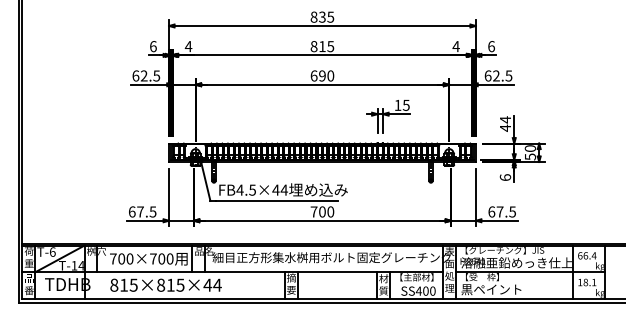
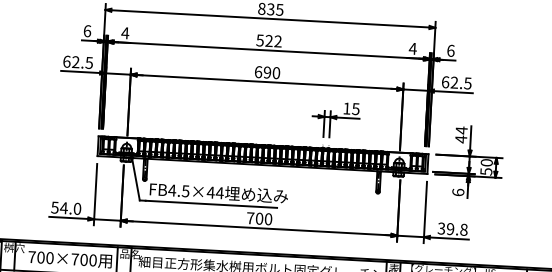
text: (322, 46) -> (269, 40), 815 -> 522
text: (142, 211) -> (66, 207), 67.5 -> 54.0
text: (502, 211) -> (453, 228), 67.5 -> 39.8

